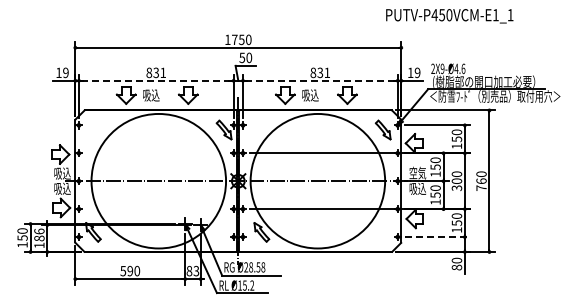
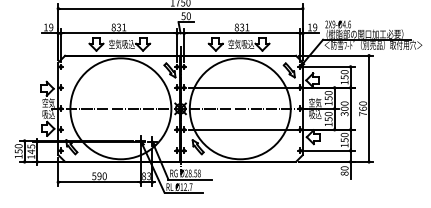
line: (156, 80) -> (119, 33), dashed -> solid
line: (320, 80) -> (242, 33), dashed -> solid
text: (160, 95) -> (122, 44), 吸込 -> 空気吸込
text: (319, 95) -> (241, 44), 吸込 -> 空気吸込
text: (62, 173) -> (48, 103), 吸込 -> 空気
text: (39, 234) -> (31, 148), 186 -> 145
line: (437, 237) -> (330, 151), dashed -> solid
text: (248, 285) -> (188, 187), Ø15.2 -> Ø12.7

